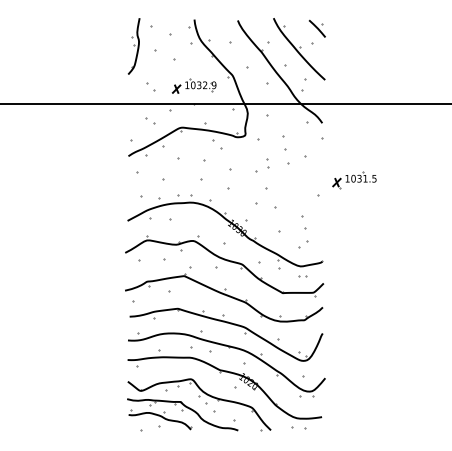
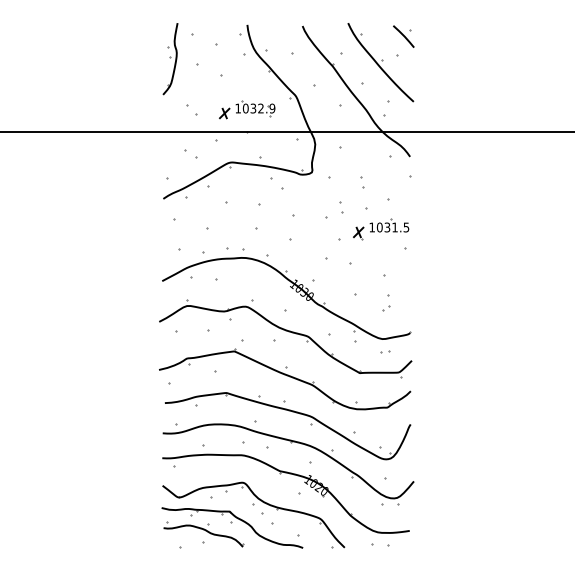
part: (284, 143) -> (361, 182), size x0.62
part: (354, 180) -> (381, 229), moved
part: (303, 238) -> (386, 303), size x0.62

